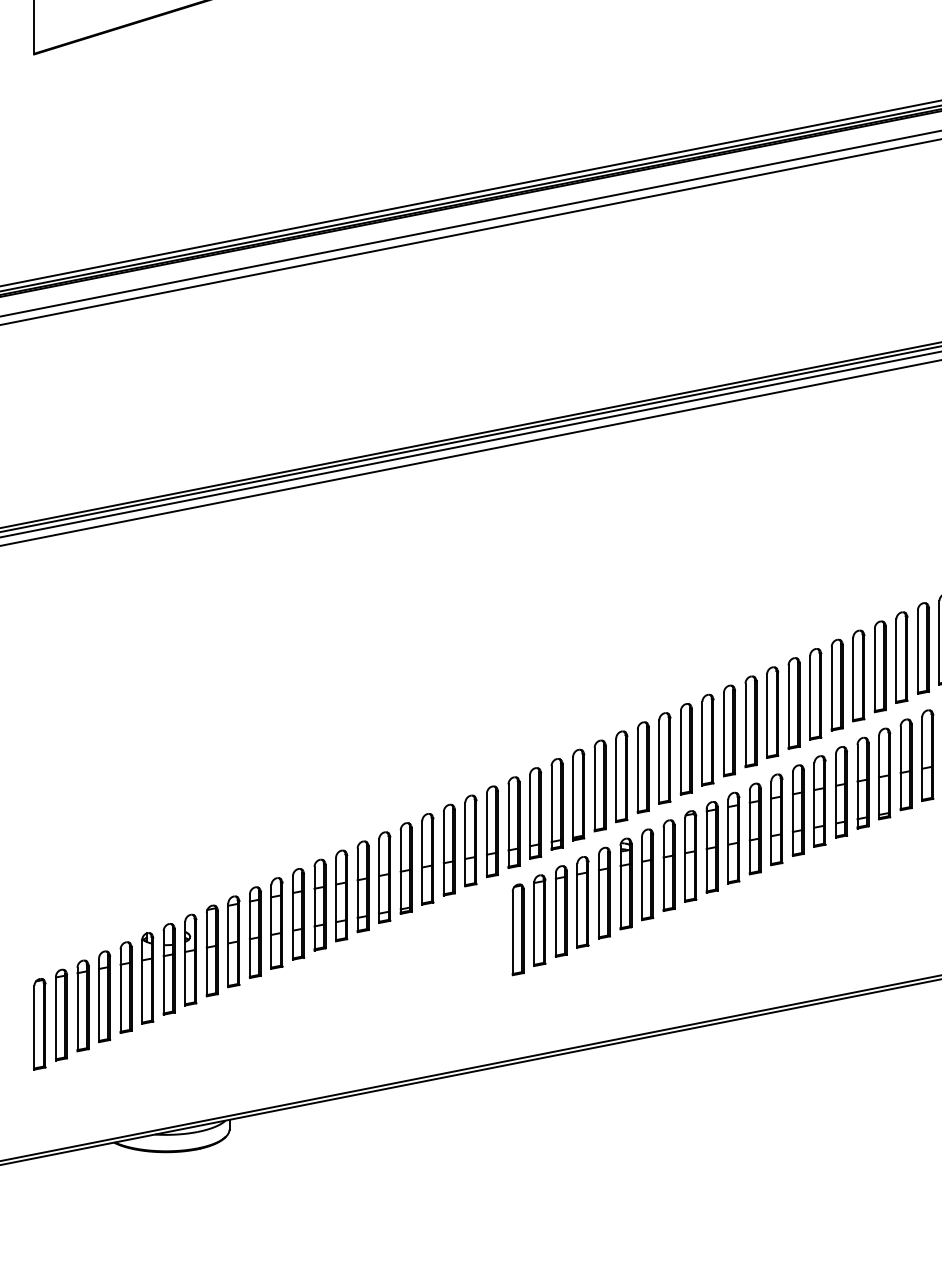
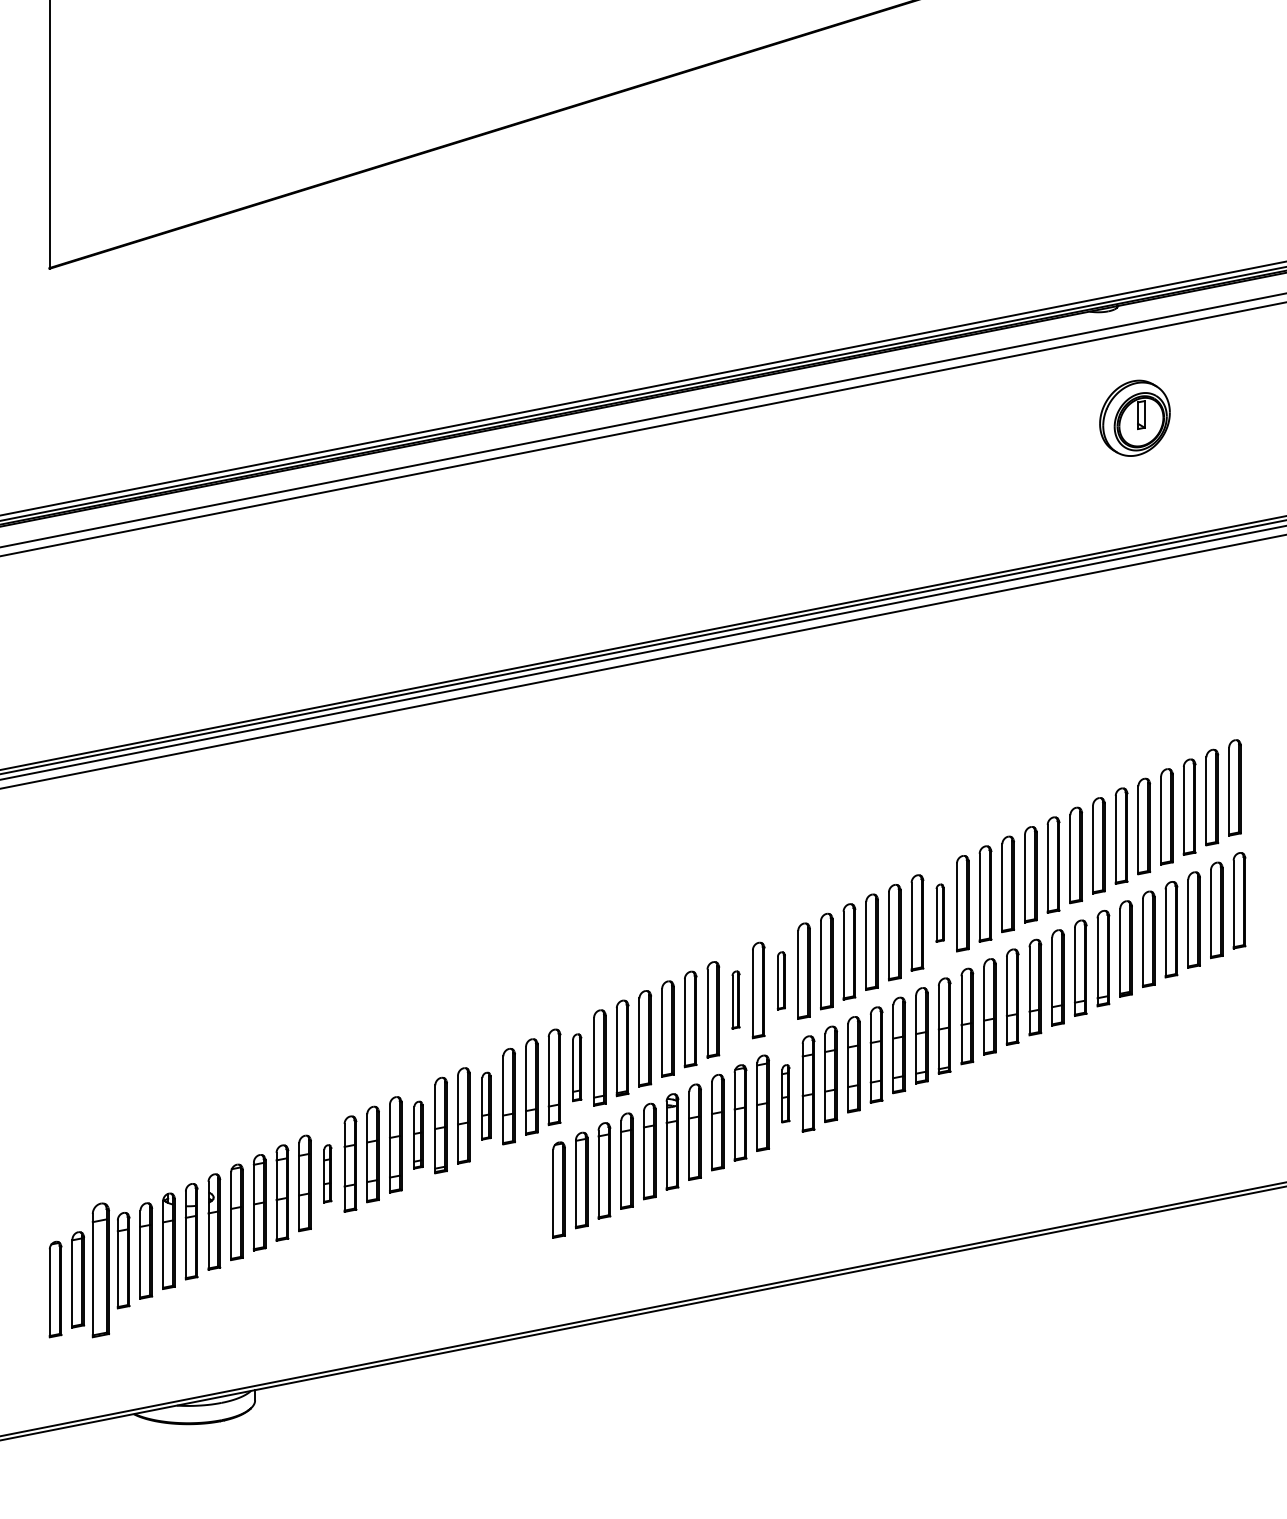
part: (879, 666) -> (939, 912), size x0.6
part: (729, 730) -> (781, 980), size x0.6
part: (685, 748) -> (735, 999), size x0.6
part: (534, 813) -> (576, 1067), size x0.7
part: (733, 838) -> (785, 1093), size x0.6
part: (449, 849) -> (486, 1105), size x0.7
part: (384, 876) -> (418, 1134), size x0.7
part: (298, 914) -> (327, 1173), size x0.6
part: (82, 1005) -> (100, 1269), size x1.4

